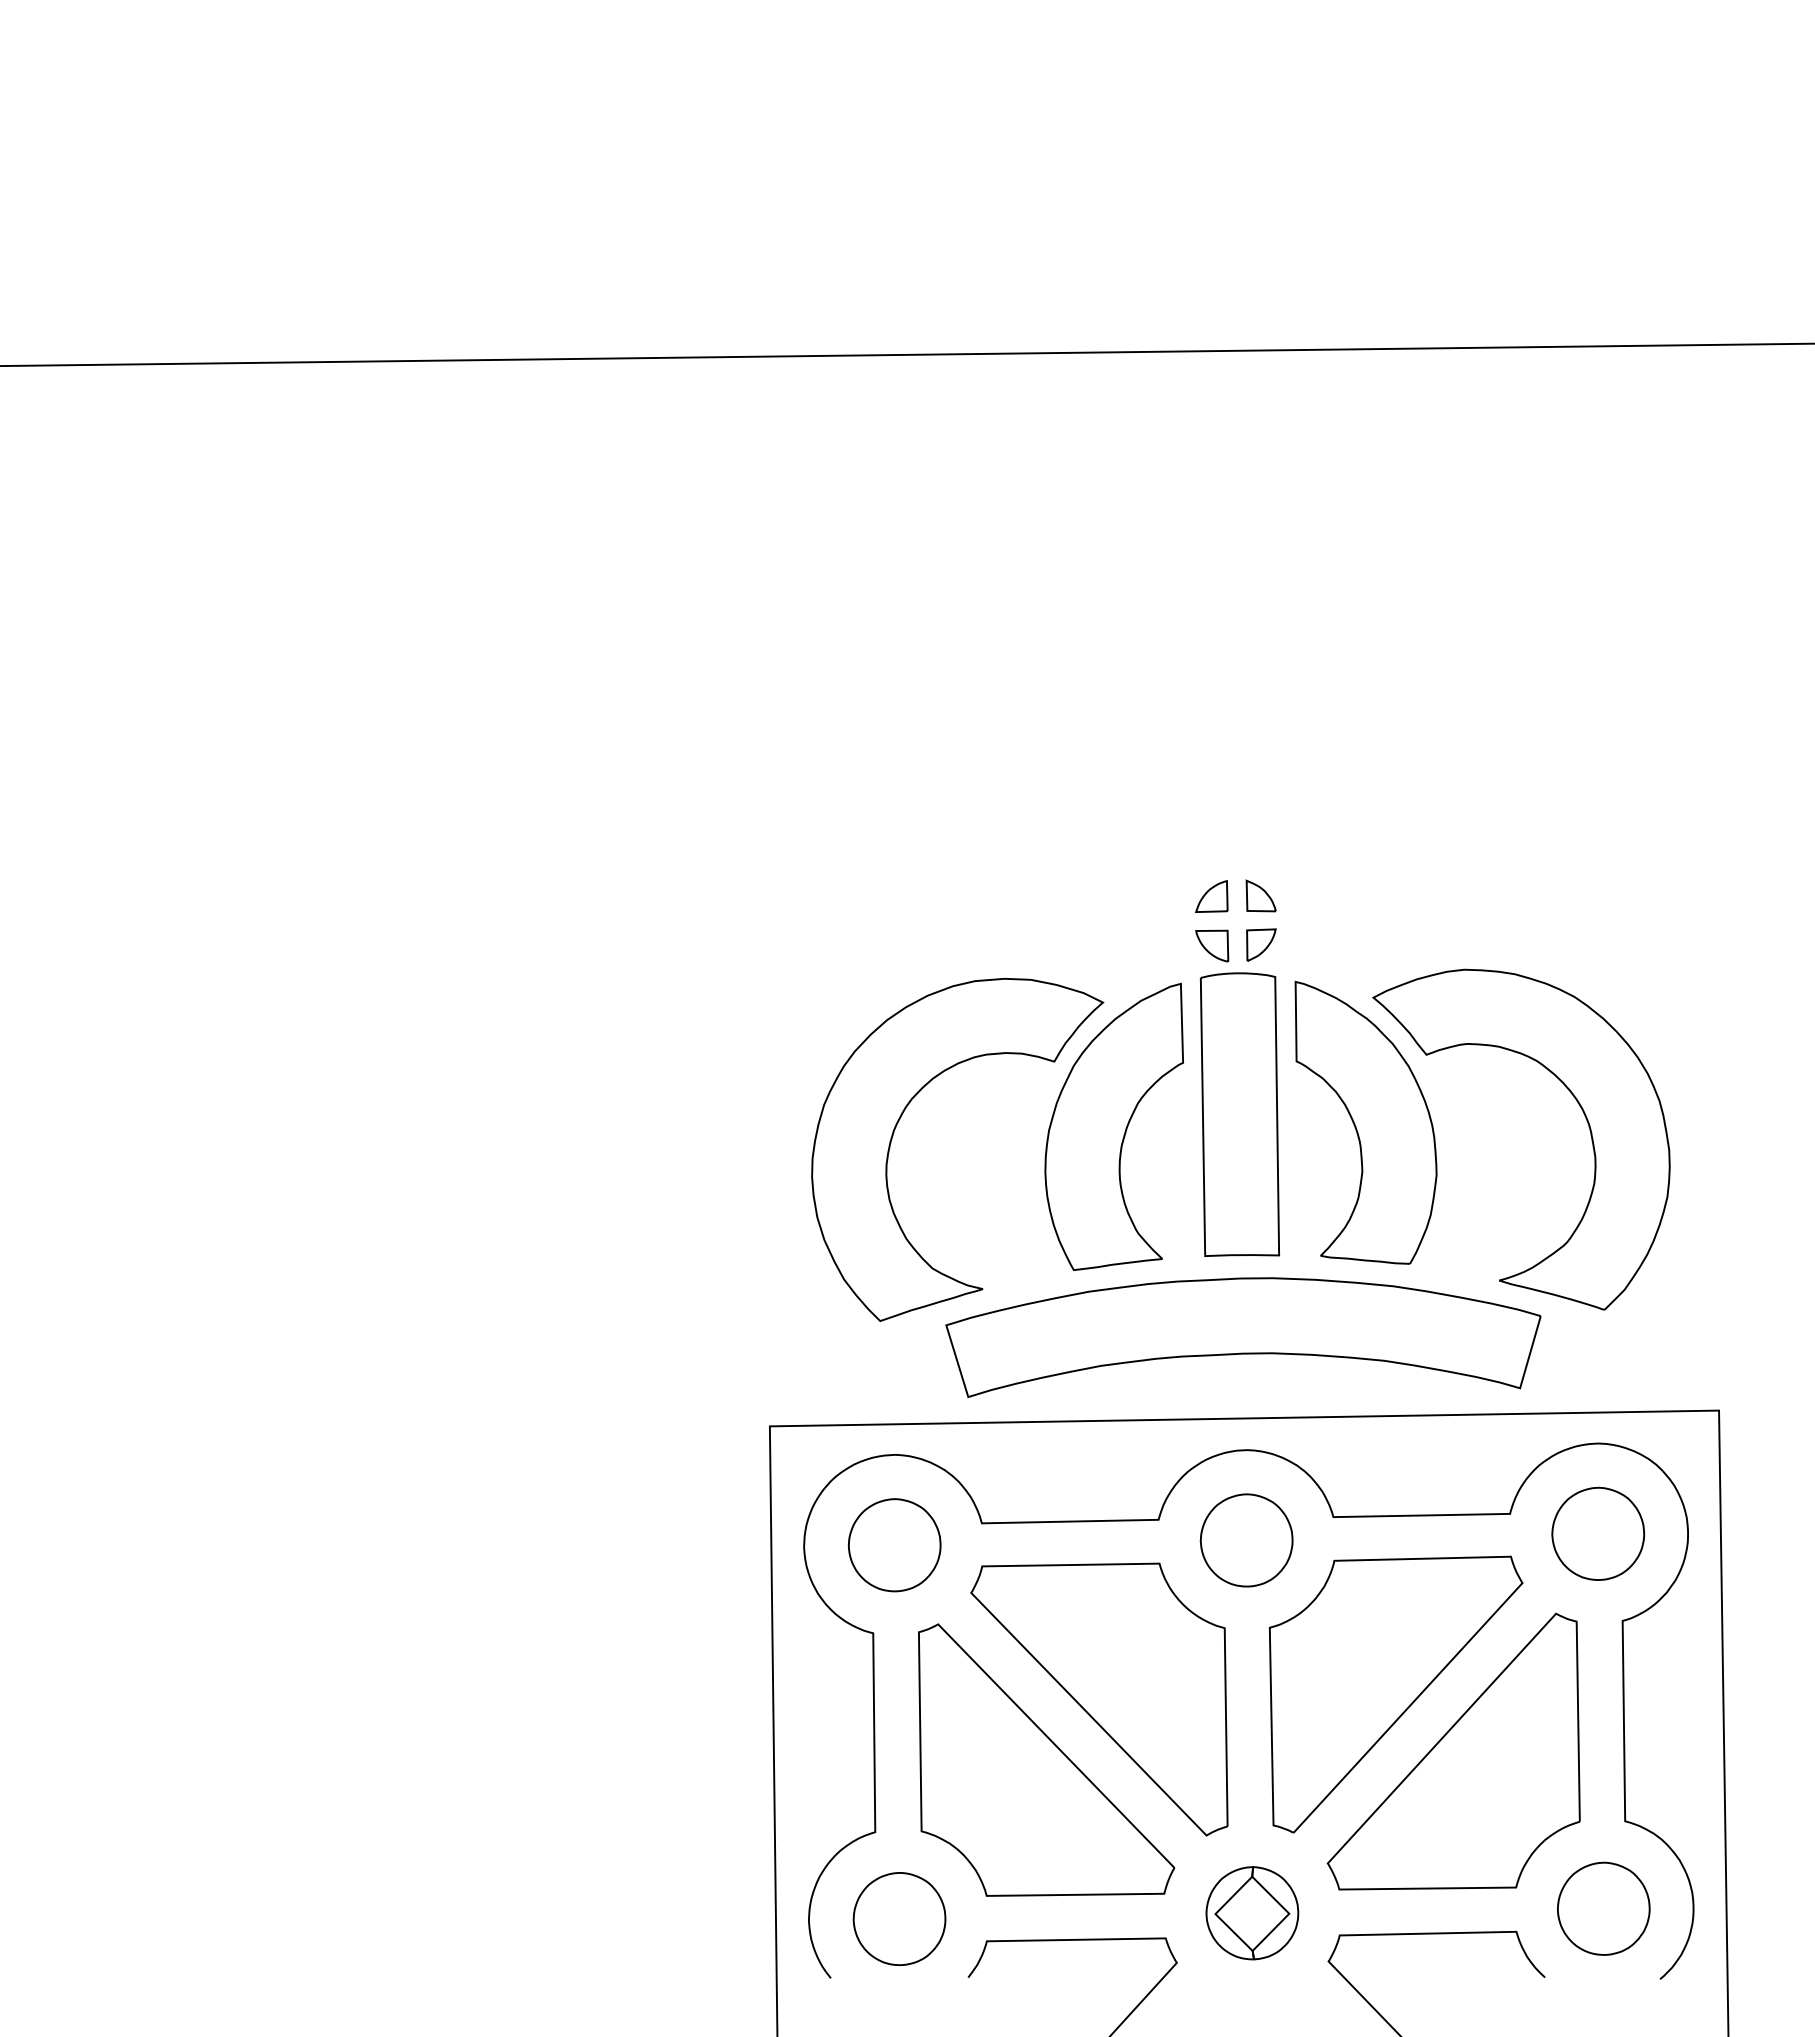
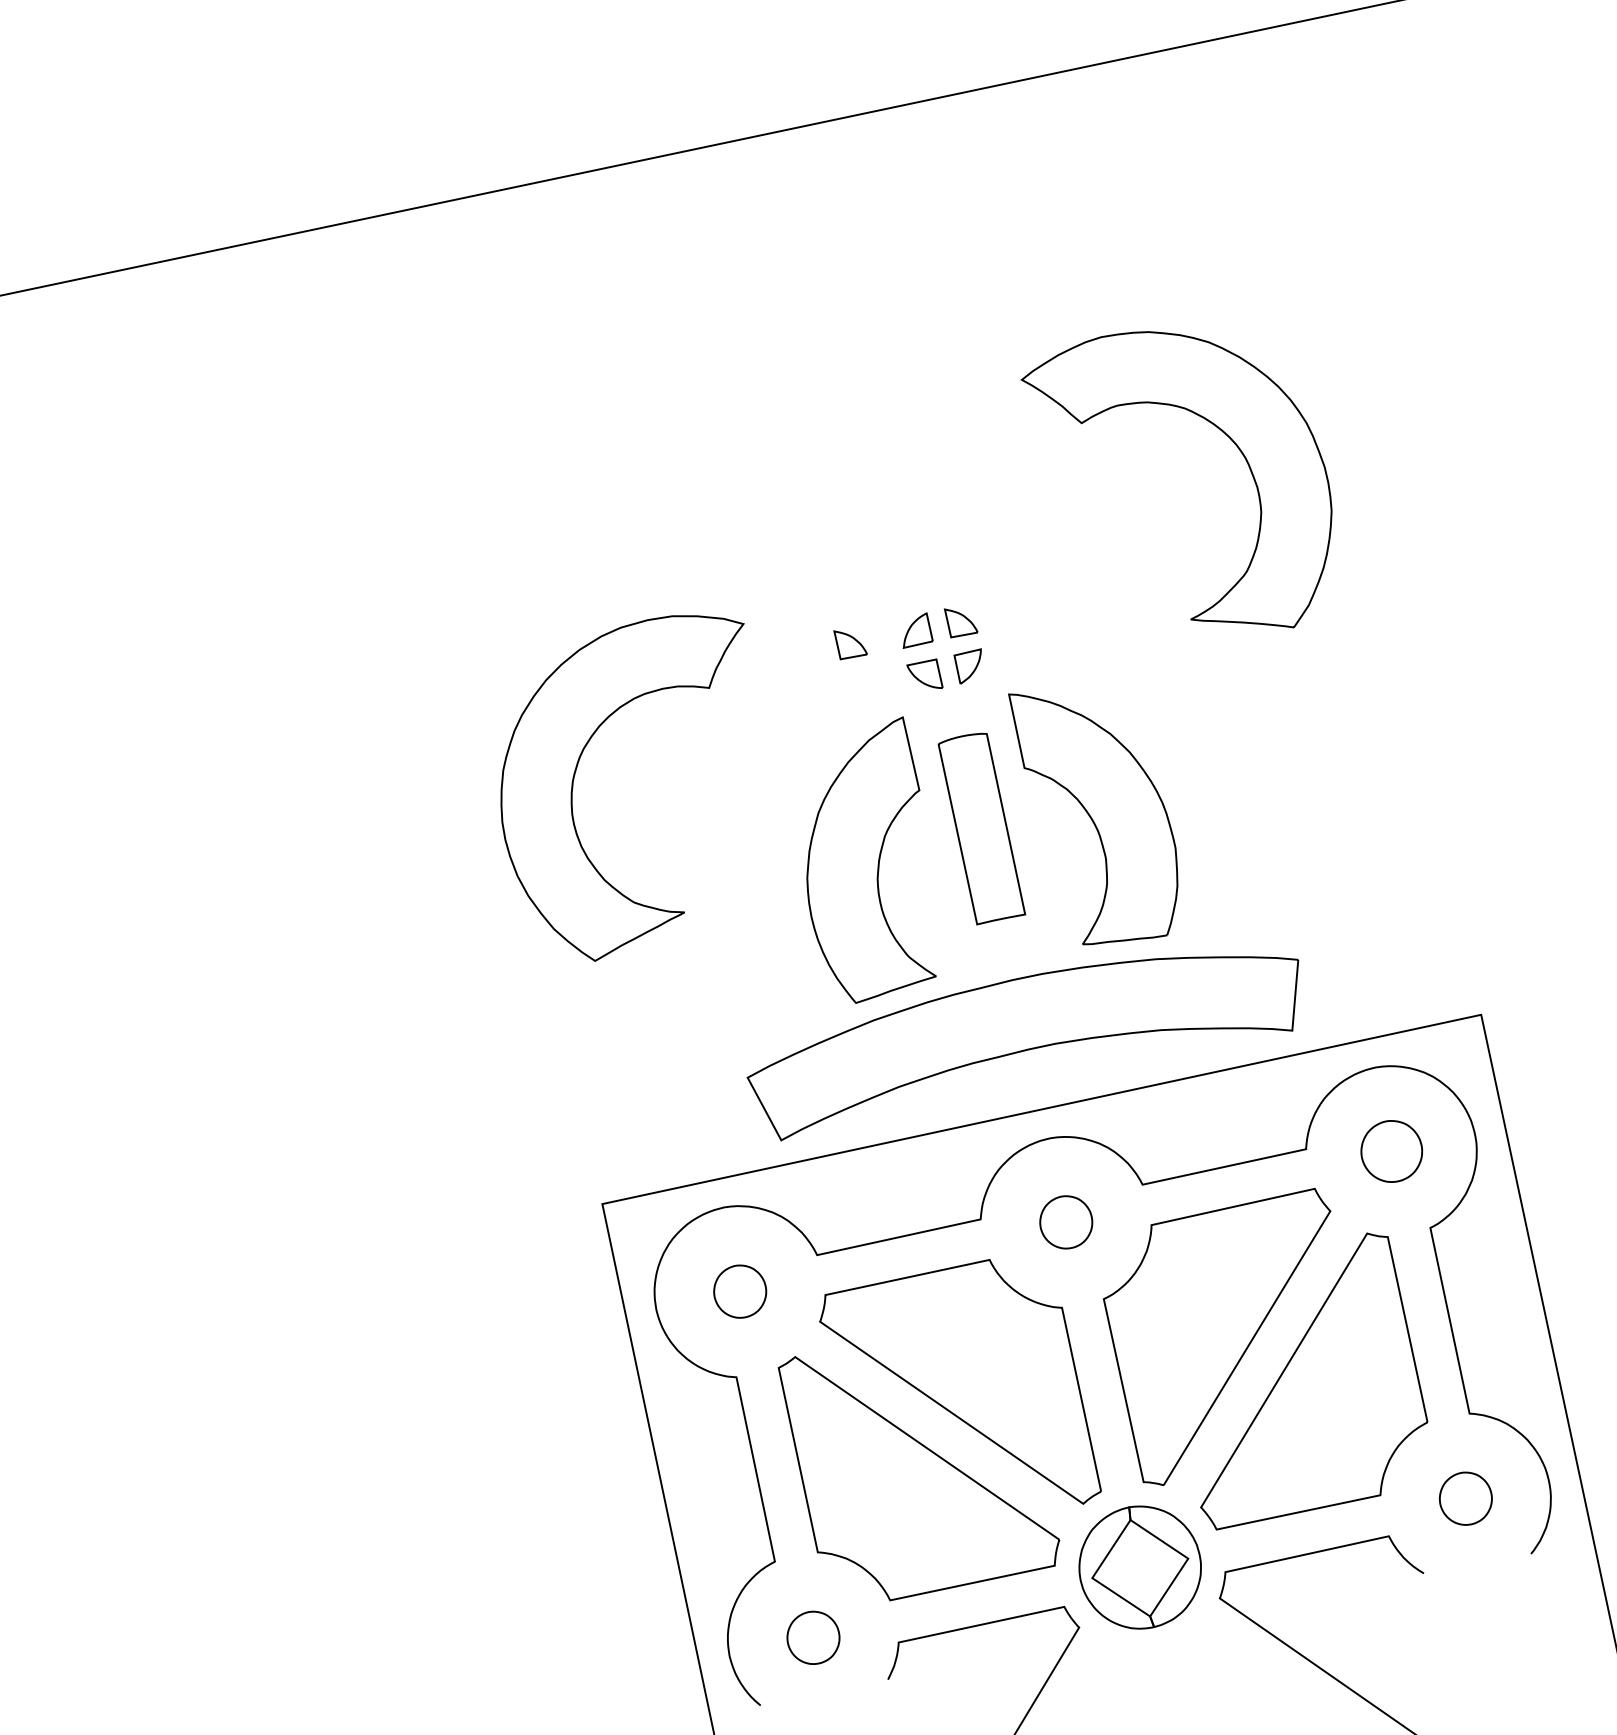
part: (1141, 895) -> (849, 642), added
part: (1579, 1106) -> (1233, 443), moved
part: (1239, 1114) -> (981, 827), size x0.7
part: (899, 1121) -> (576, 772), moved
part: (1598, 1533) -> (1391, 1151), size x0.7
part: (1246, 1540) -> (1066, 1222), size x0.6
part: (894, 1545) -> (740, 1291), size x0.6
part: (1603, 1908) -> (1465, 1498), size x0.6
part: (1252, 1913) -> (1140, 1567), size x1.4
part: (899, 1918) -> (813, 1637), size x0.6

